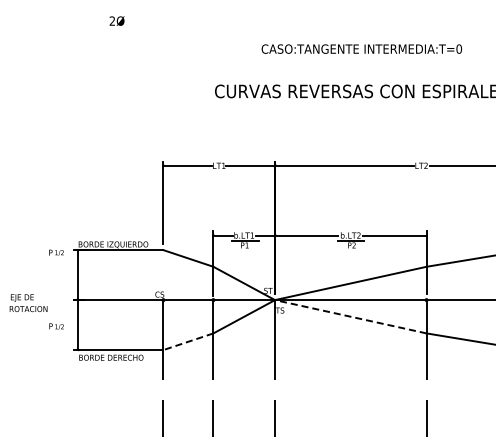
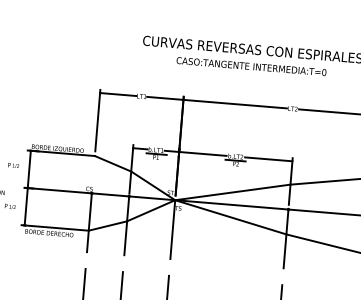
text: (361, 48) -> (251, 66), moved
text: (56, 252) -> (13, 165), moved
line: (350, 316) -> (230, 217), dashed -> solid
line: (187, 341) -> (107, 225), dashed -> solid

